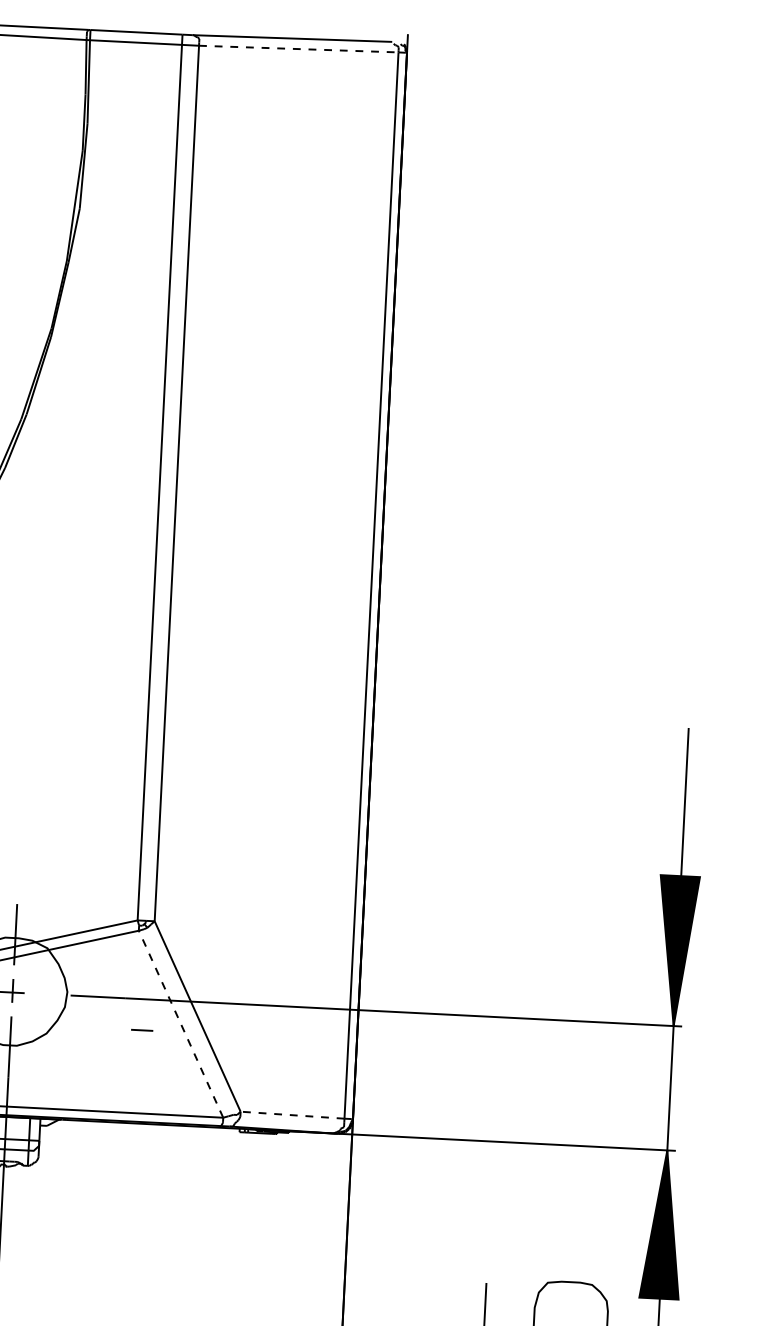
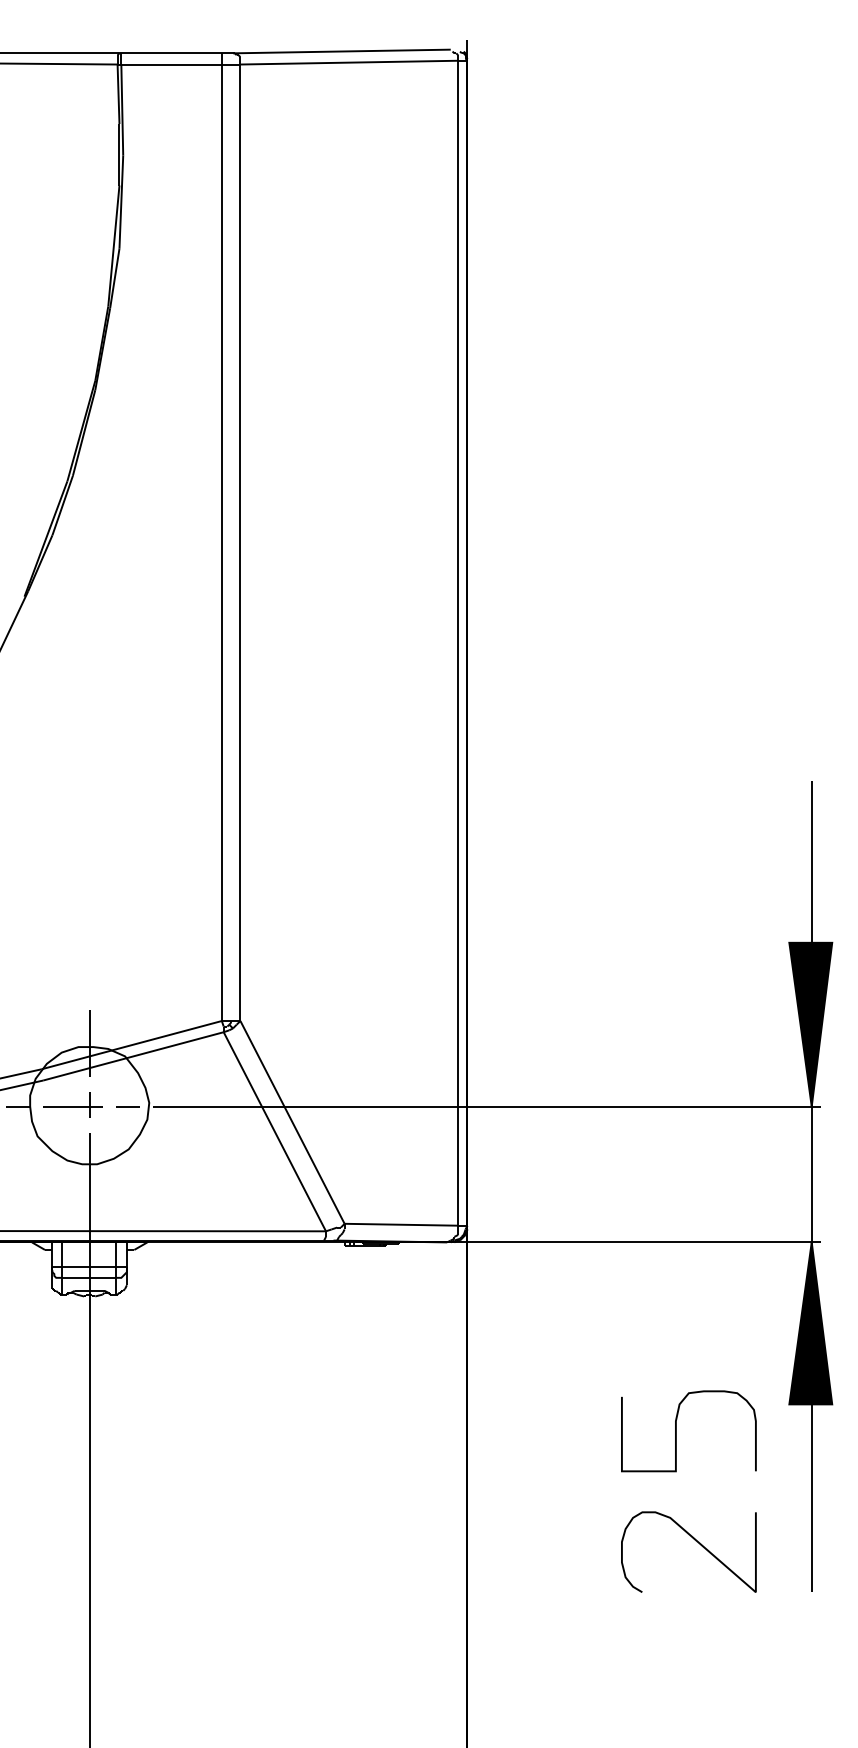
line: (298, 48) -> (349, 62), dashed -> solid
line: (180, 1023) -> (274, 1131), dashed -> solid
line: (141, 1030) -> (127, 1106), moved
line: (292, 1114) -> (401, 1224), dashed -> solid

